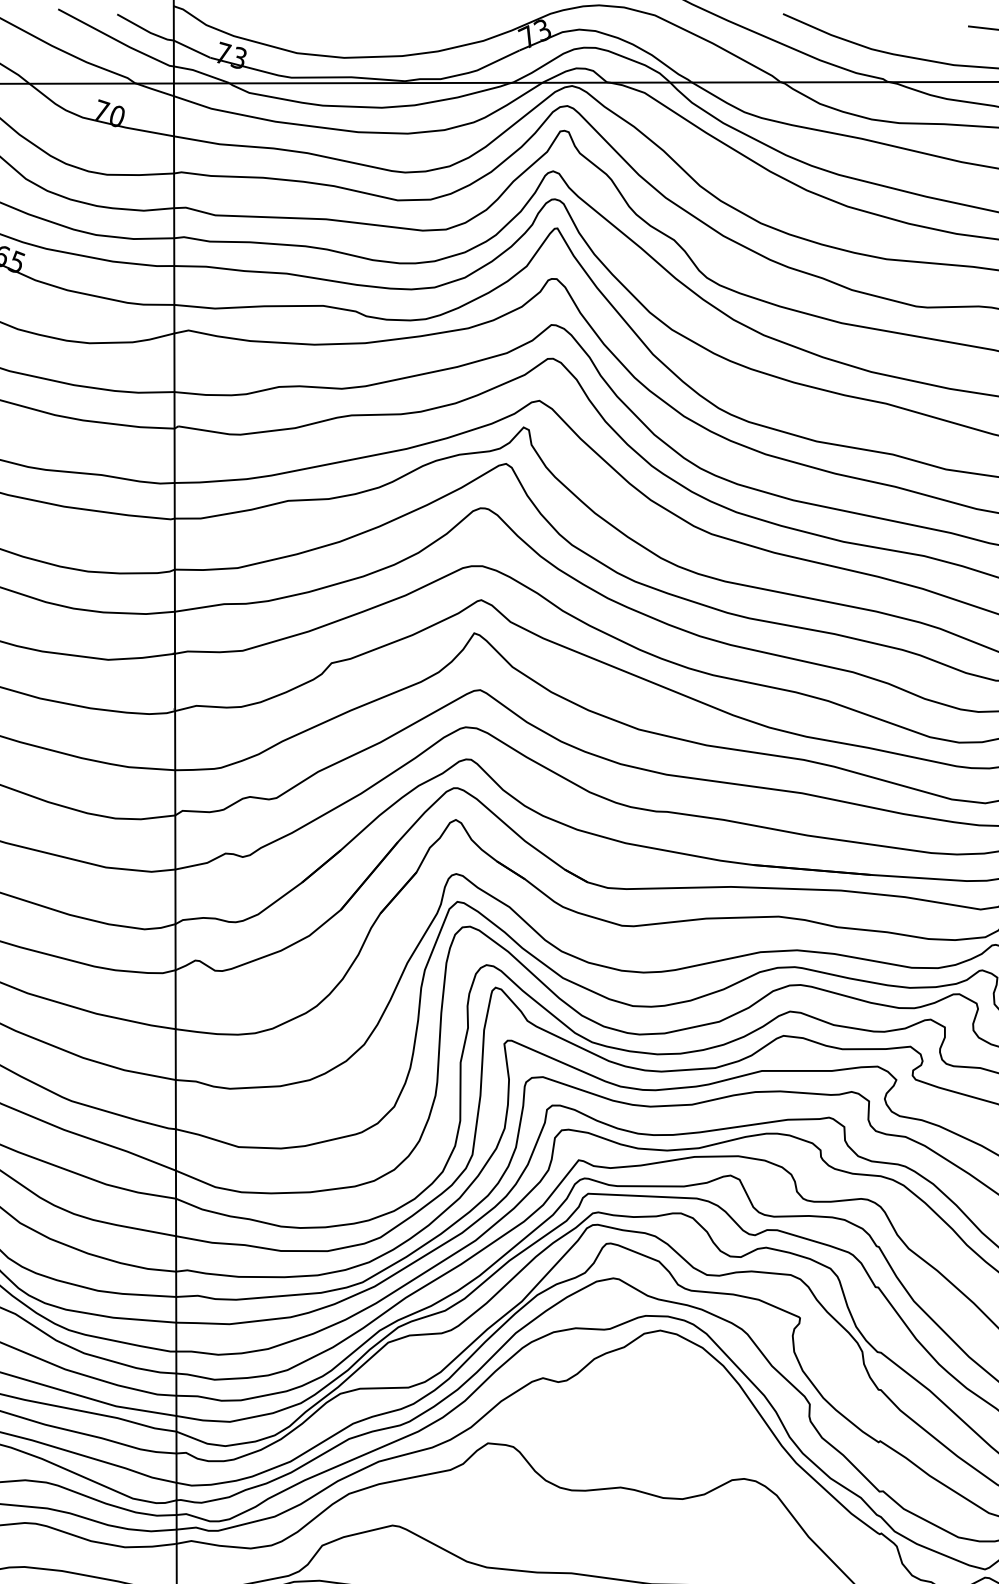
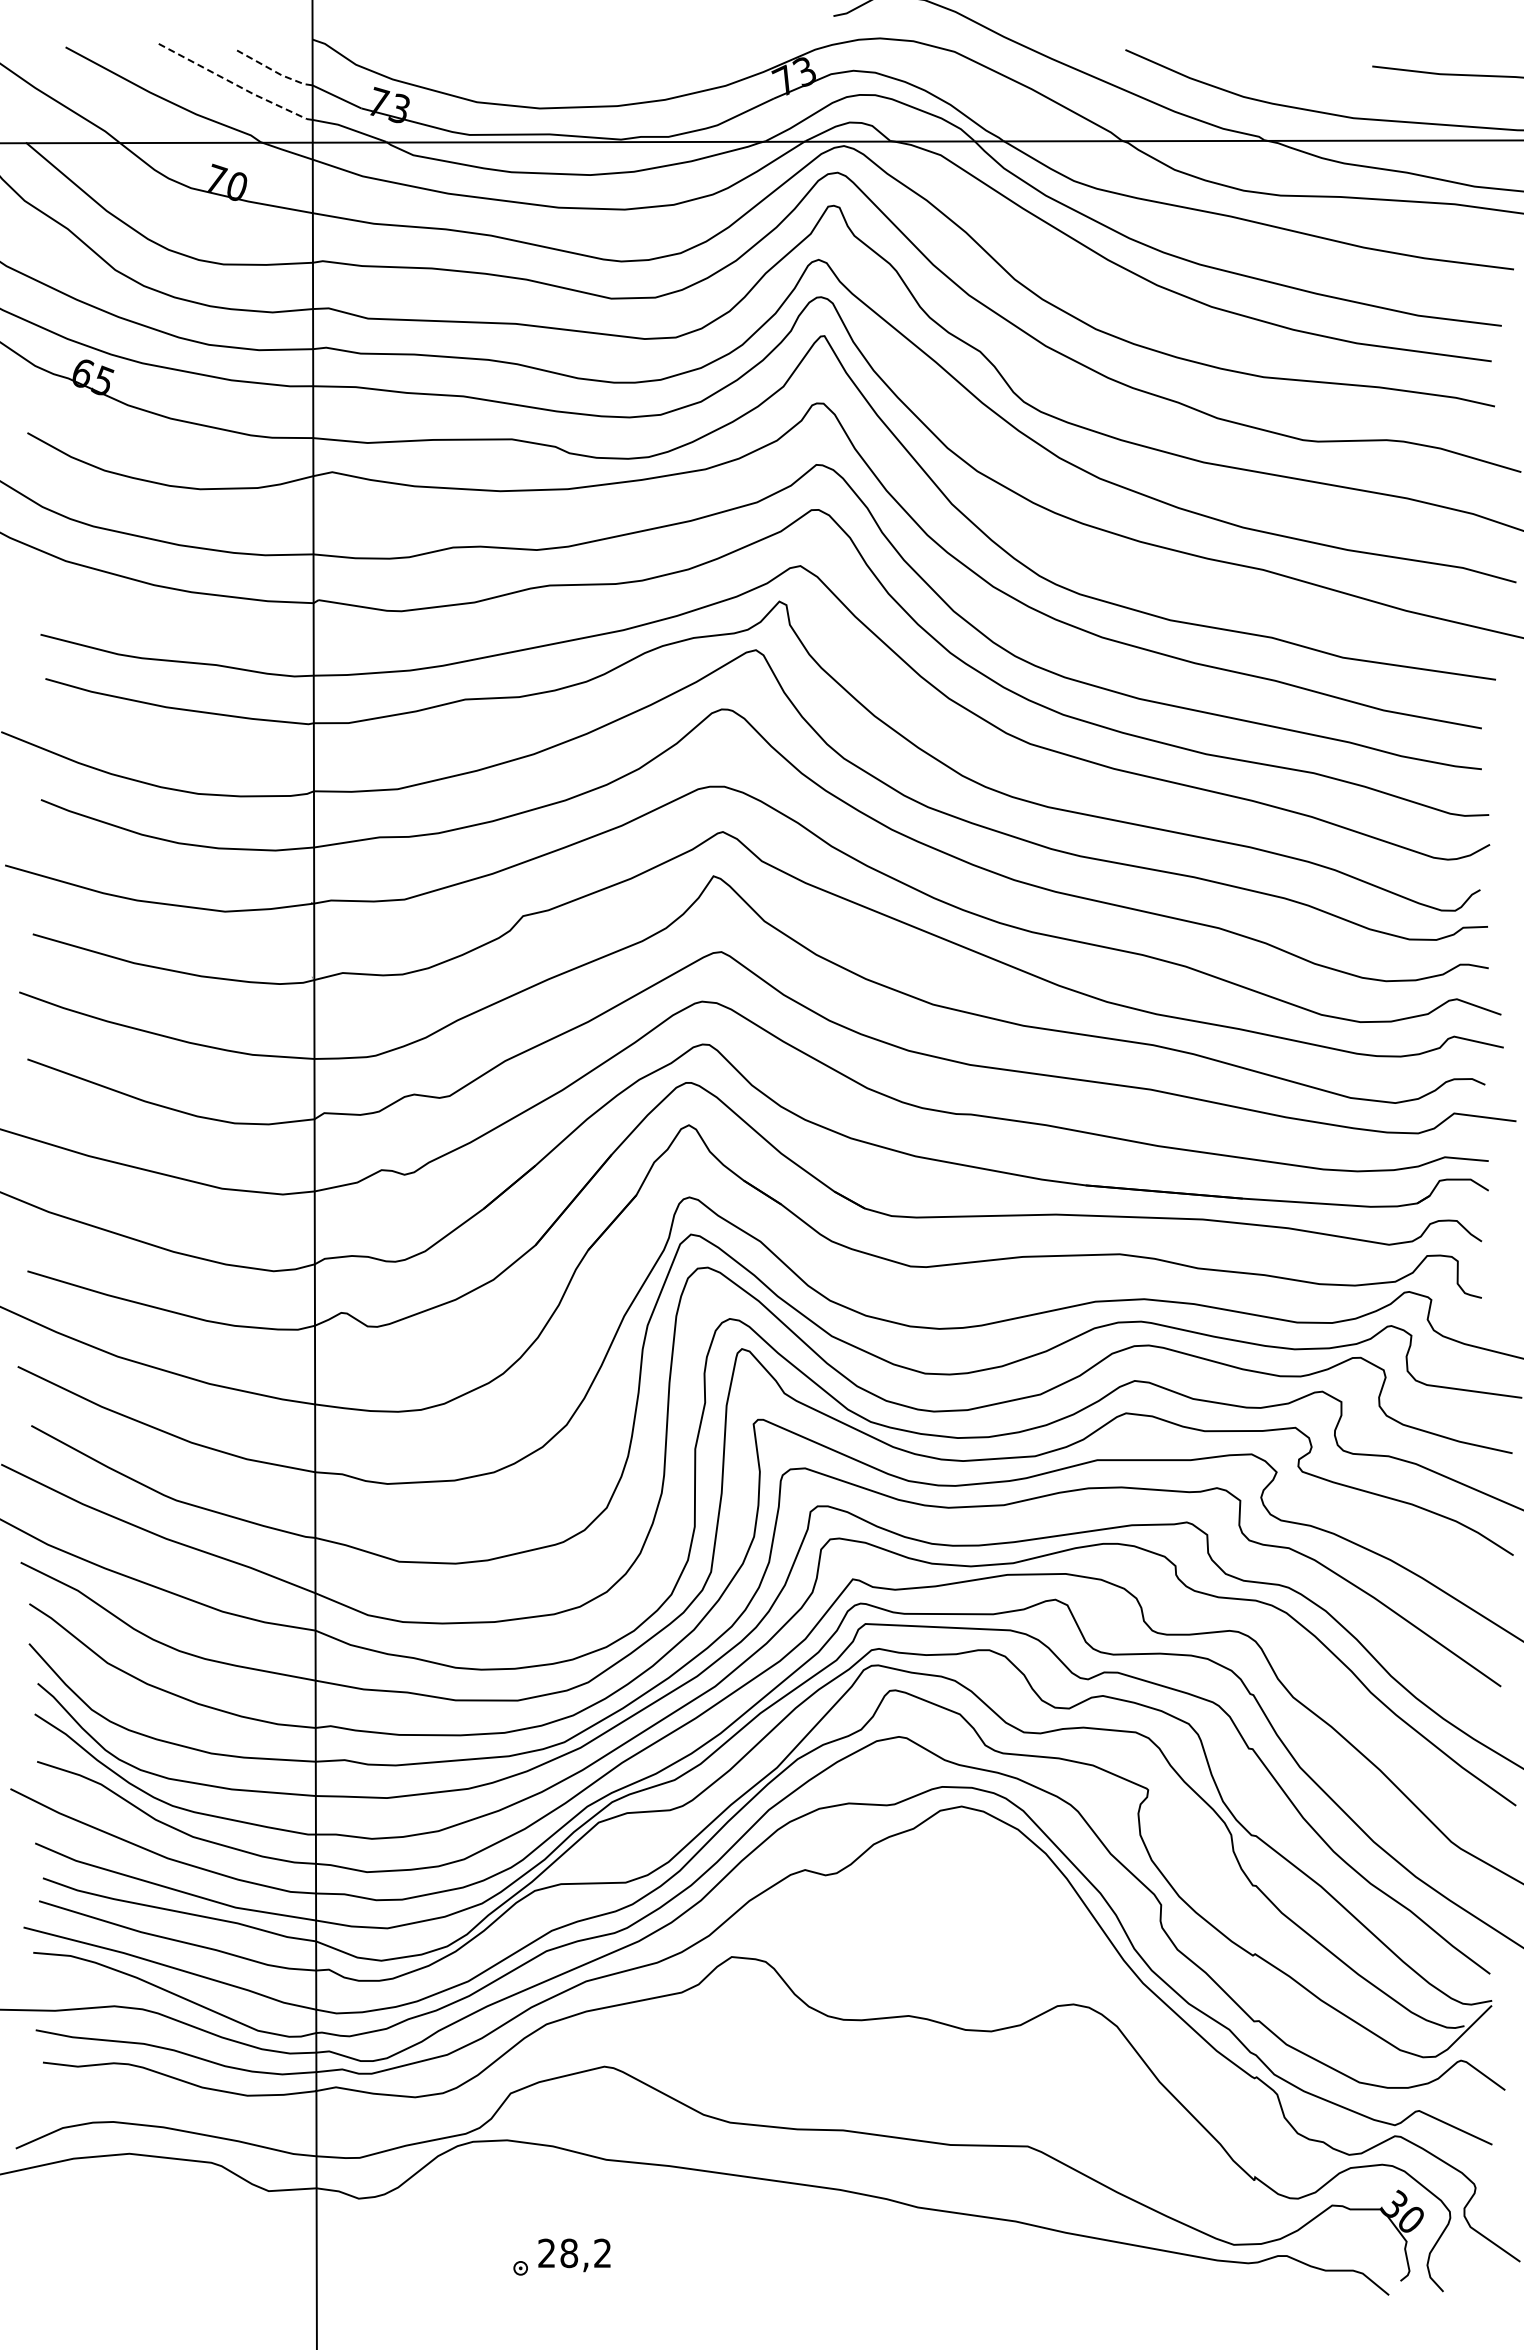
line: (145, 30) -> (274, 71), solid -> dashed
line: (116, 39) -> (235, 84), solid -> dashed

